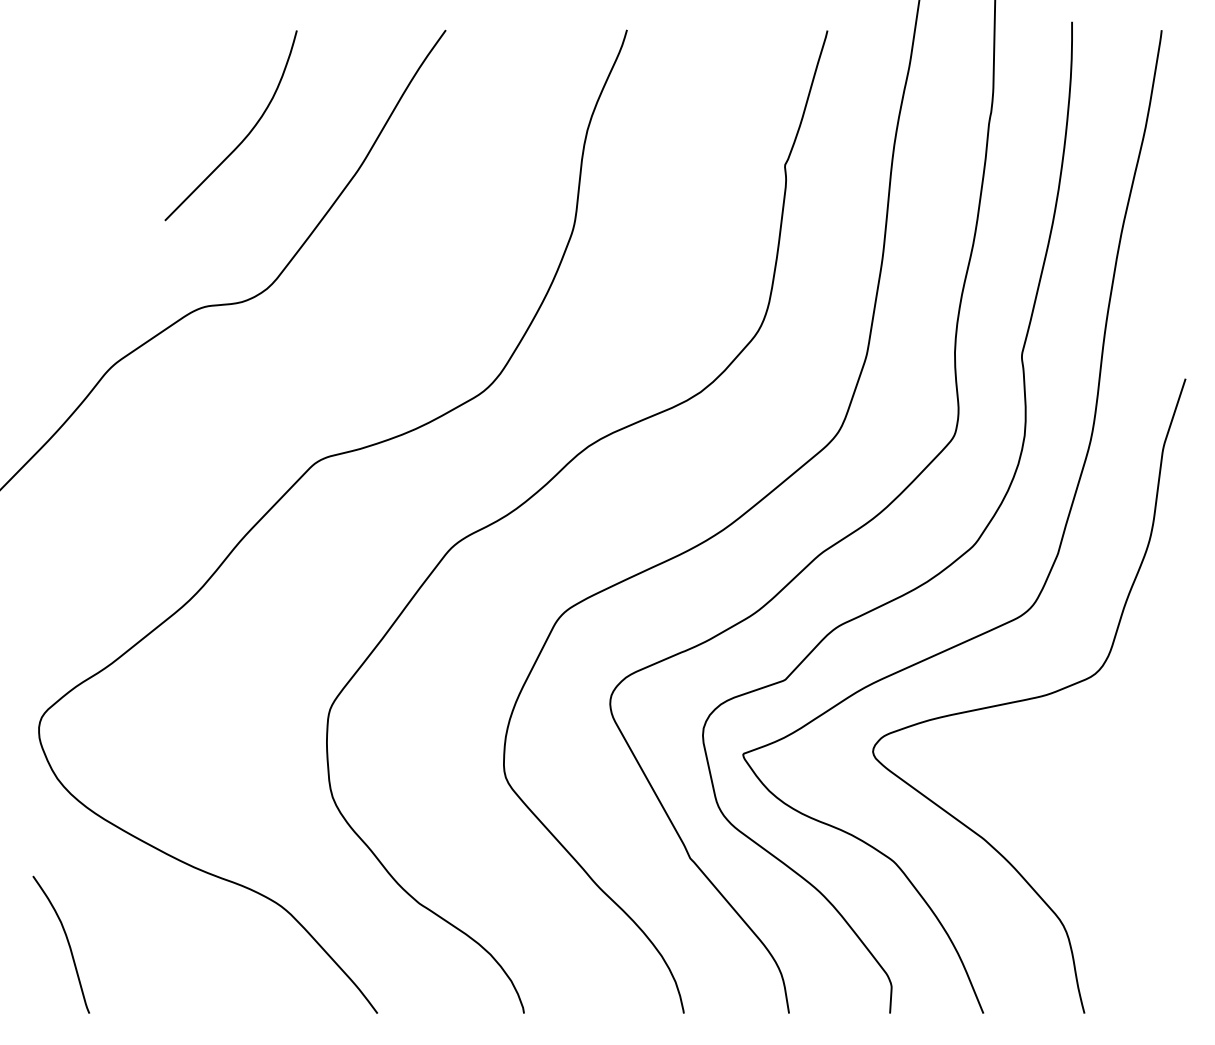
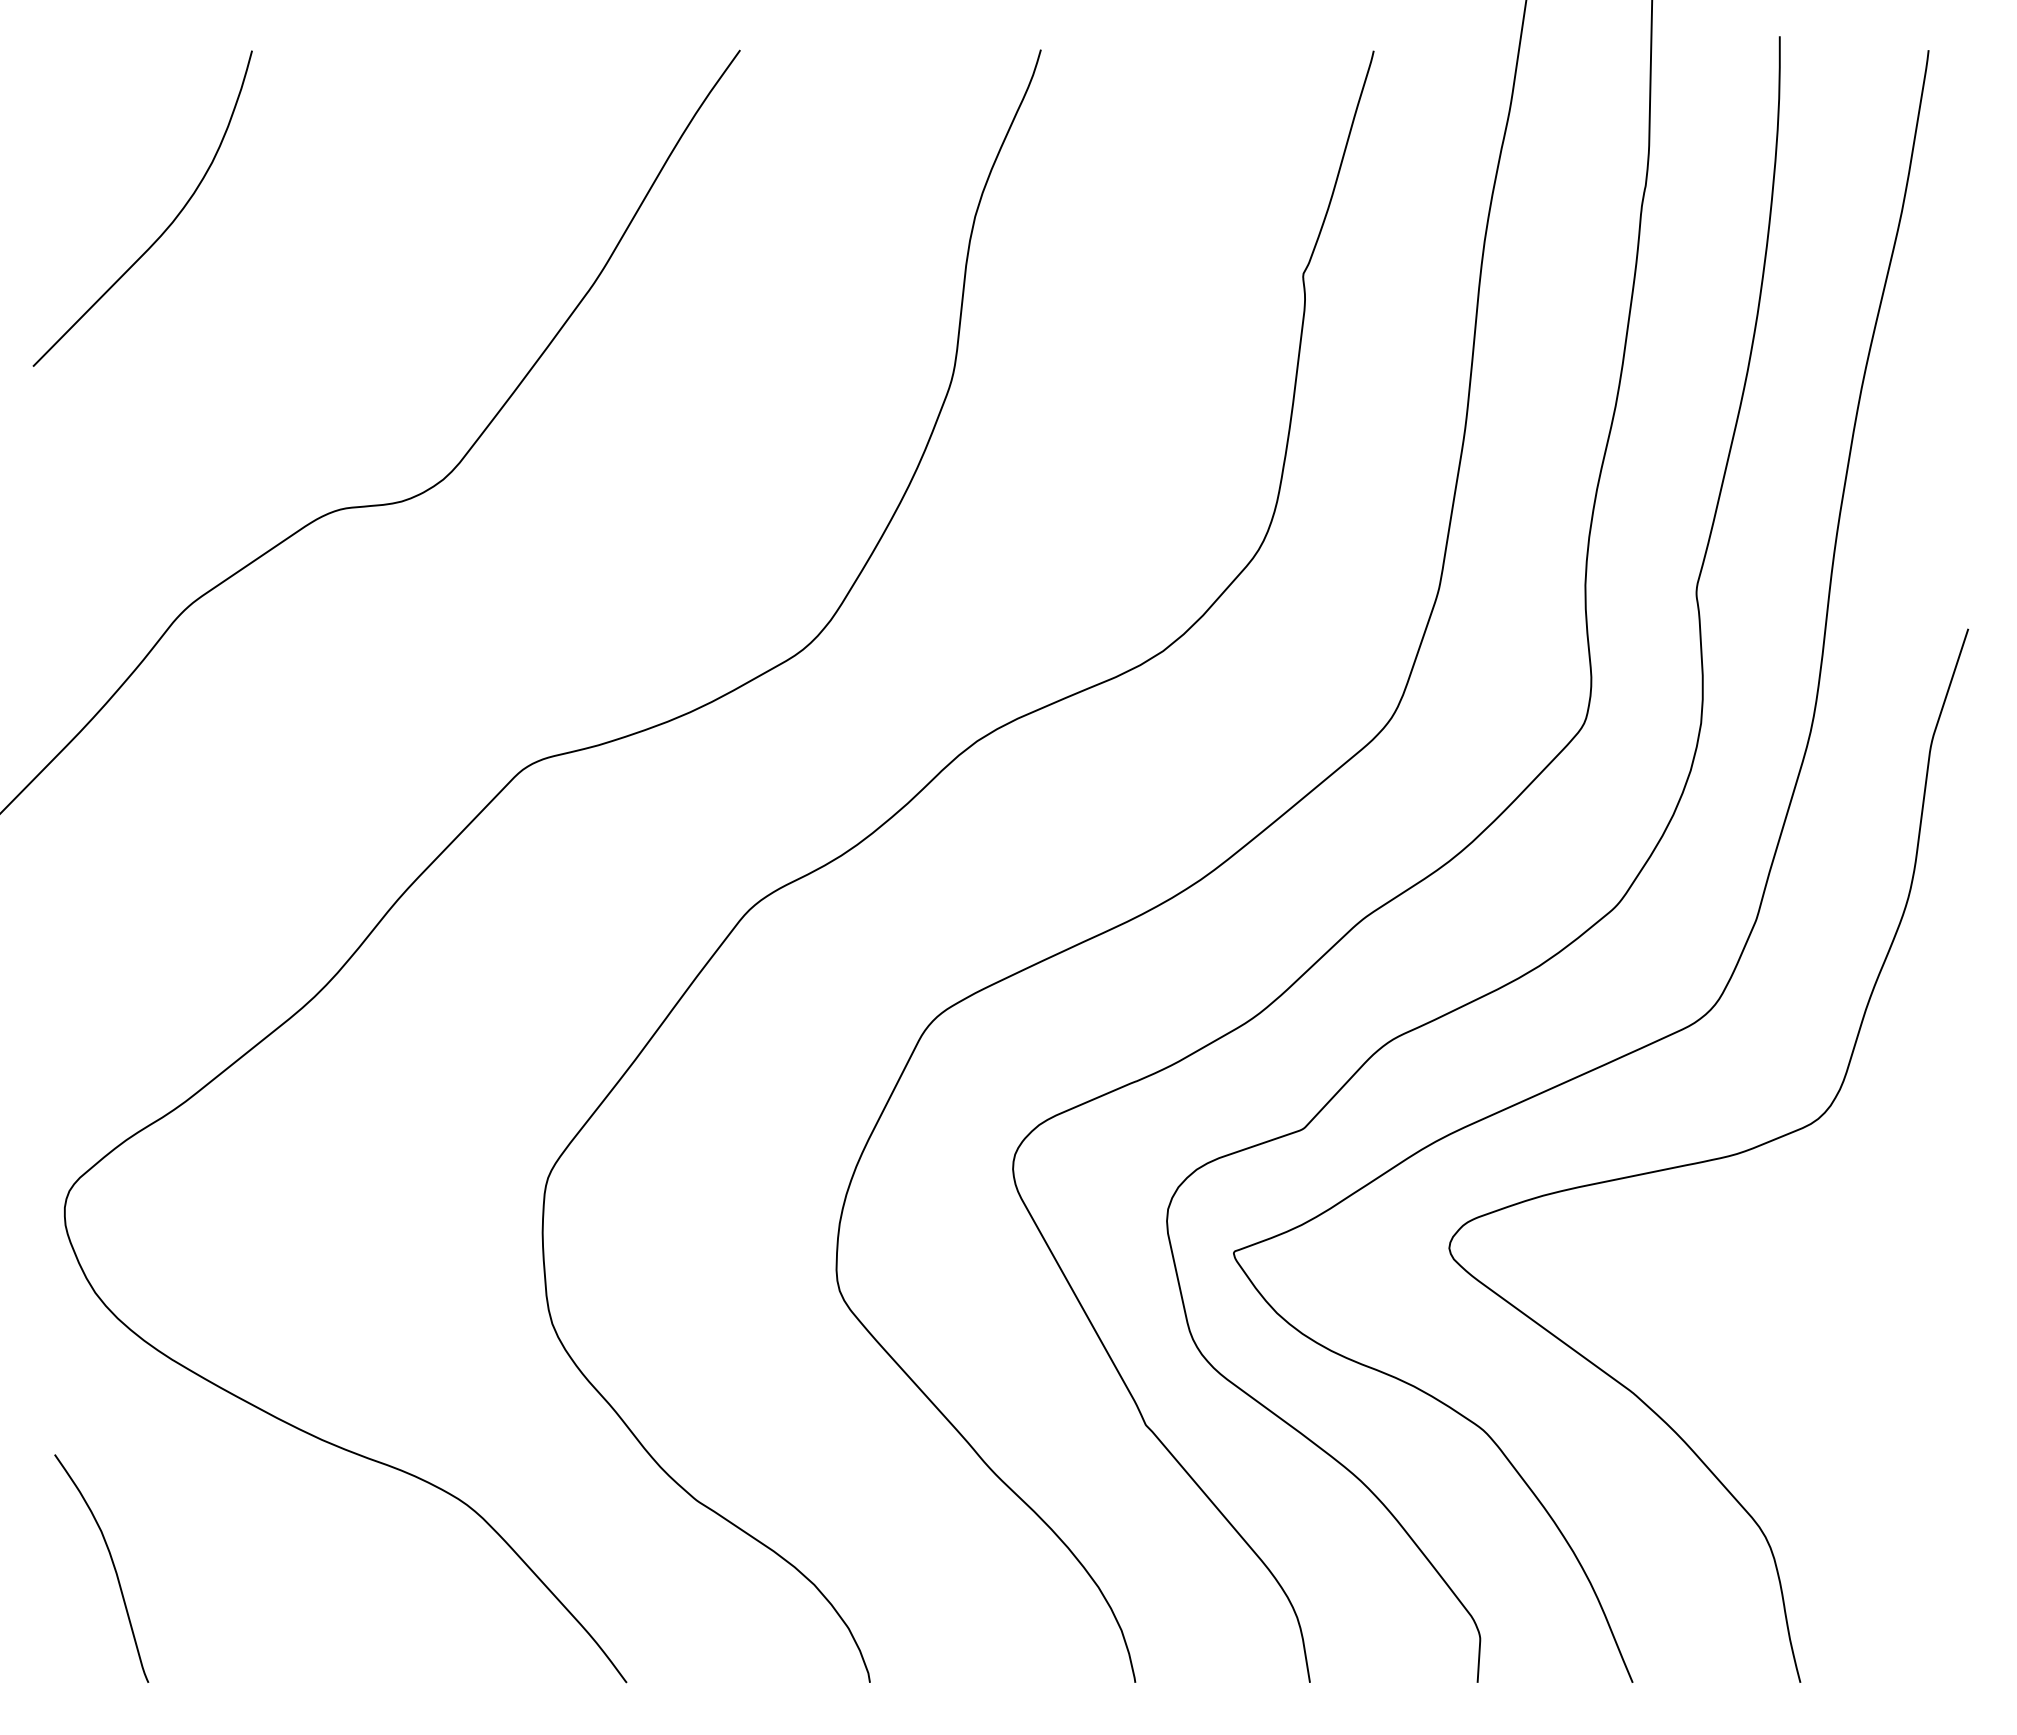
curve: (243, 138) -> (163, 229), moved

